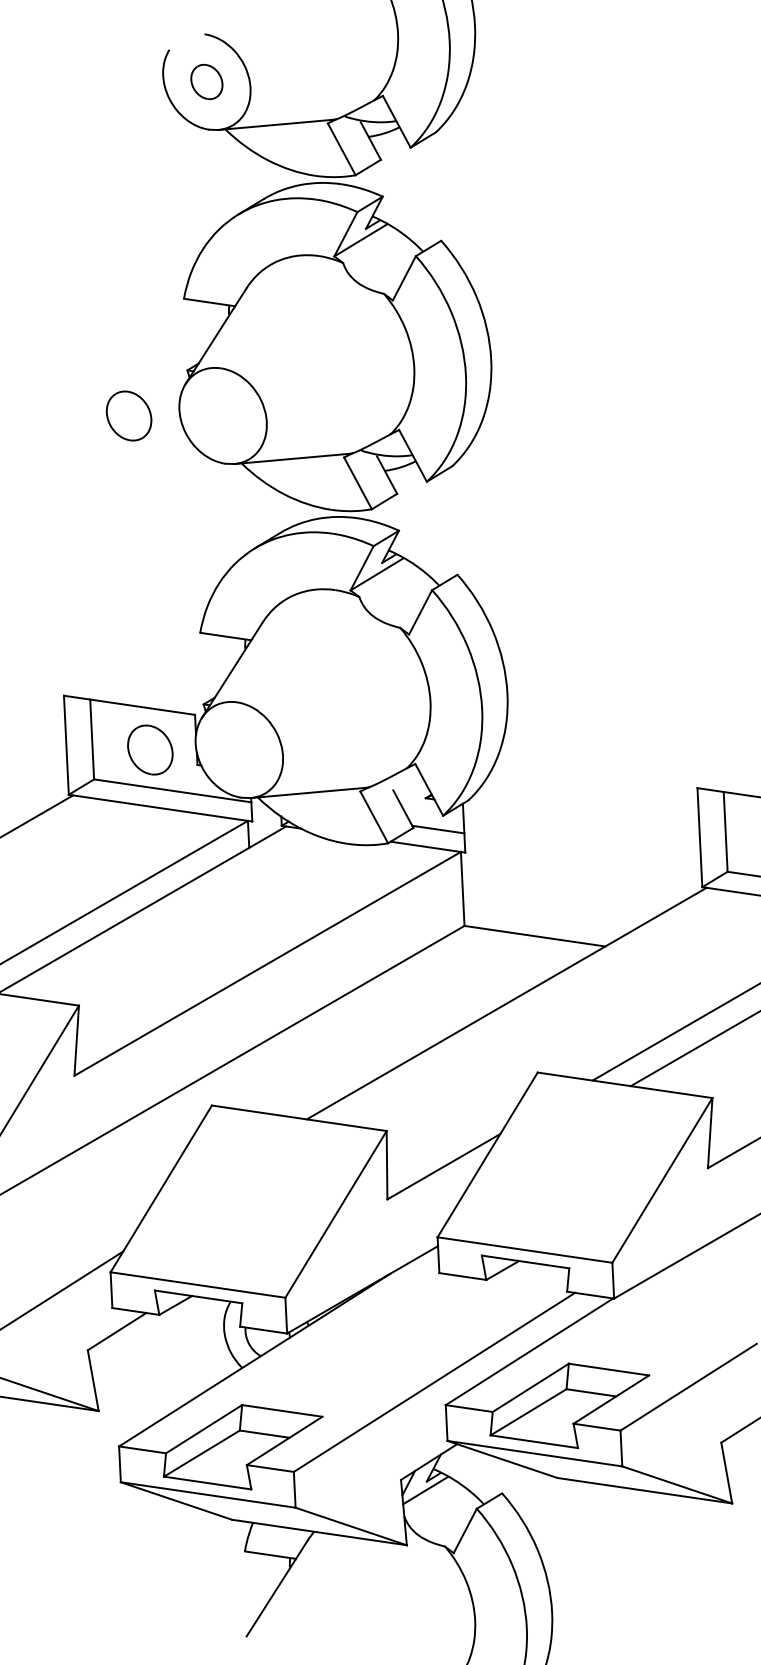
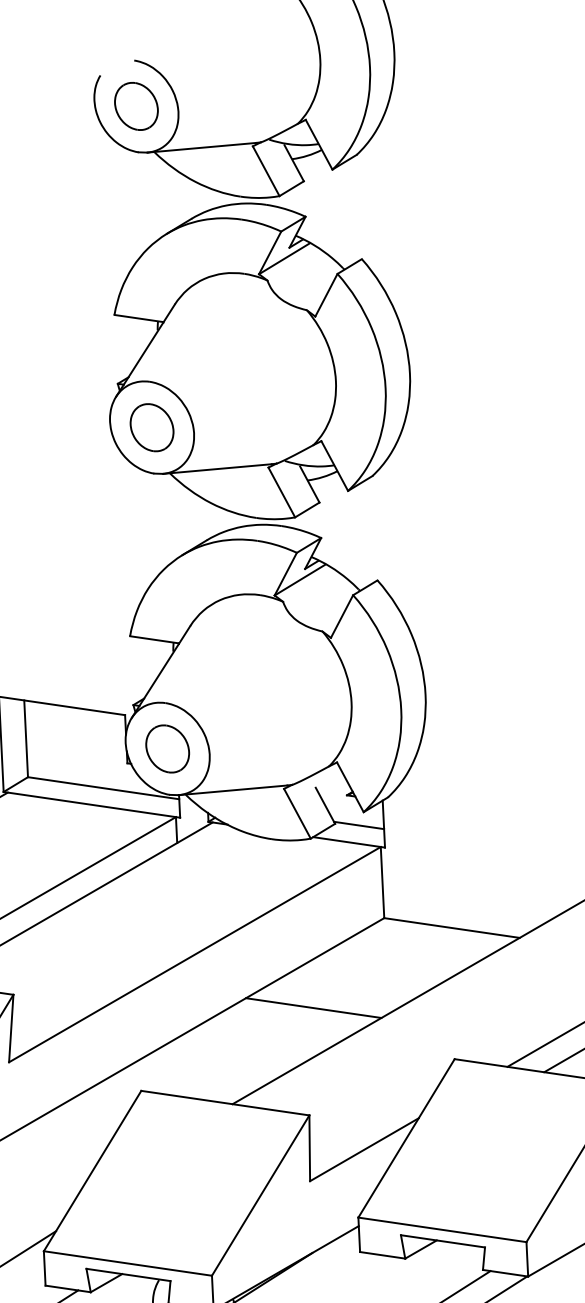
part: (206, 81) -> (136, 105), size x1.43
part: (128, 415) -> (151, 427), moved
part: (150, 749) -> (167, 748), moved
line: (390, 1019) -> (313, 1008), added

